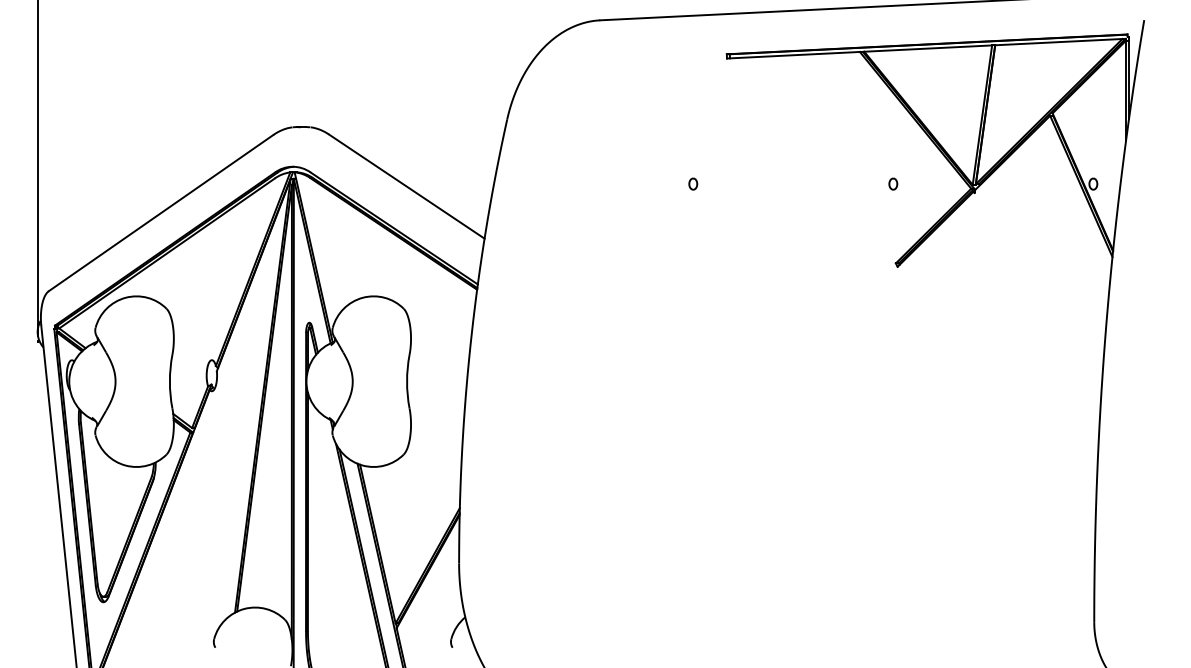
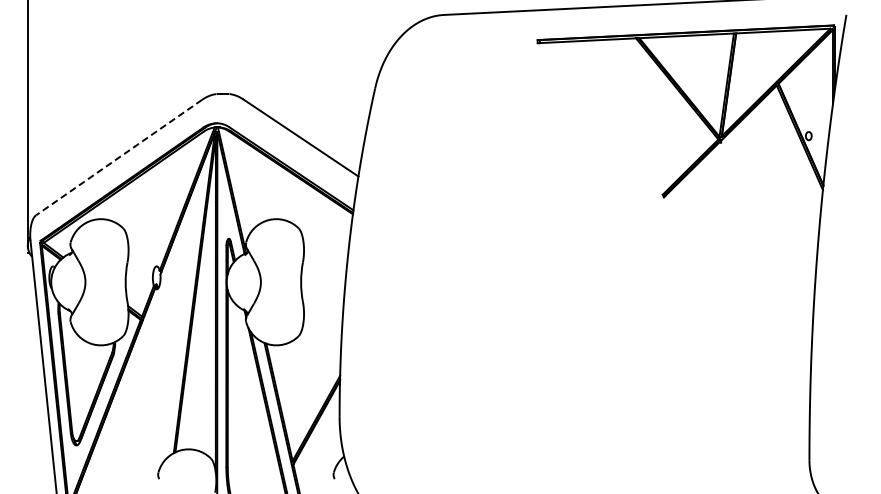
part: (692, 184) -> (512, 136), removed
part: (892, 184) -> (660, 136), removed
line: (160, 213) -> (118, 157), solid -> dashed

